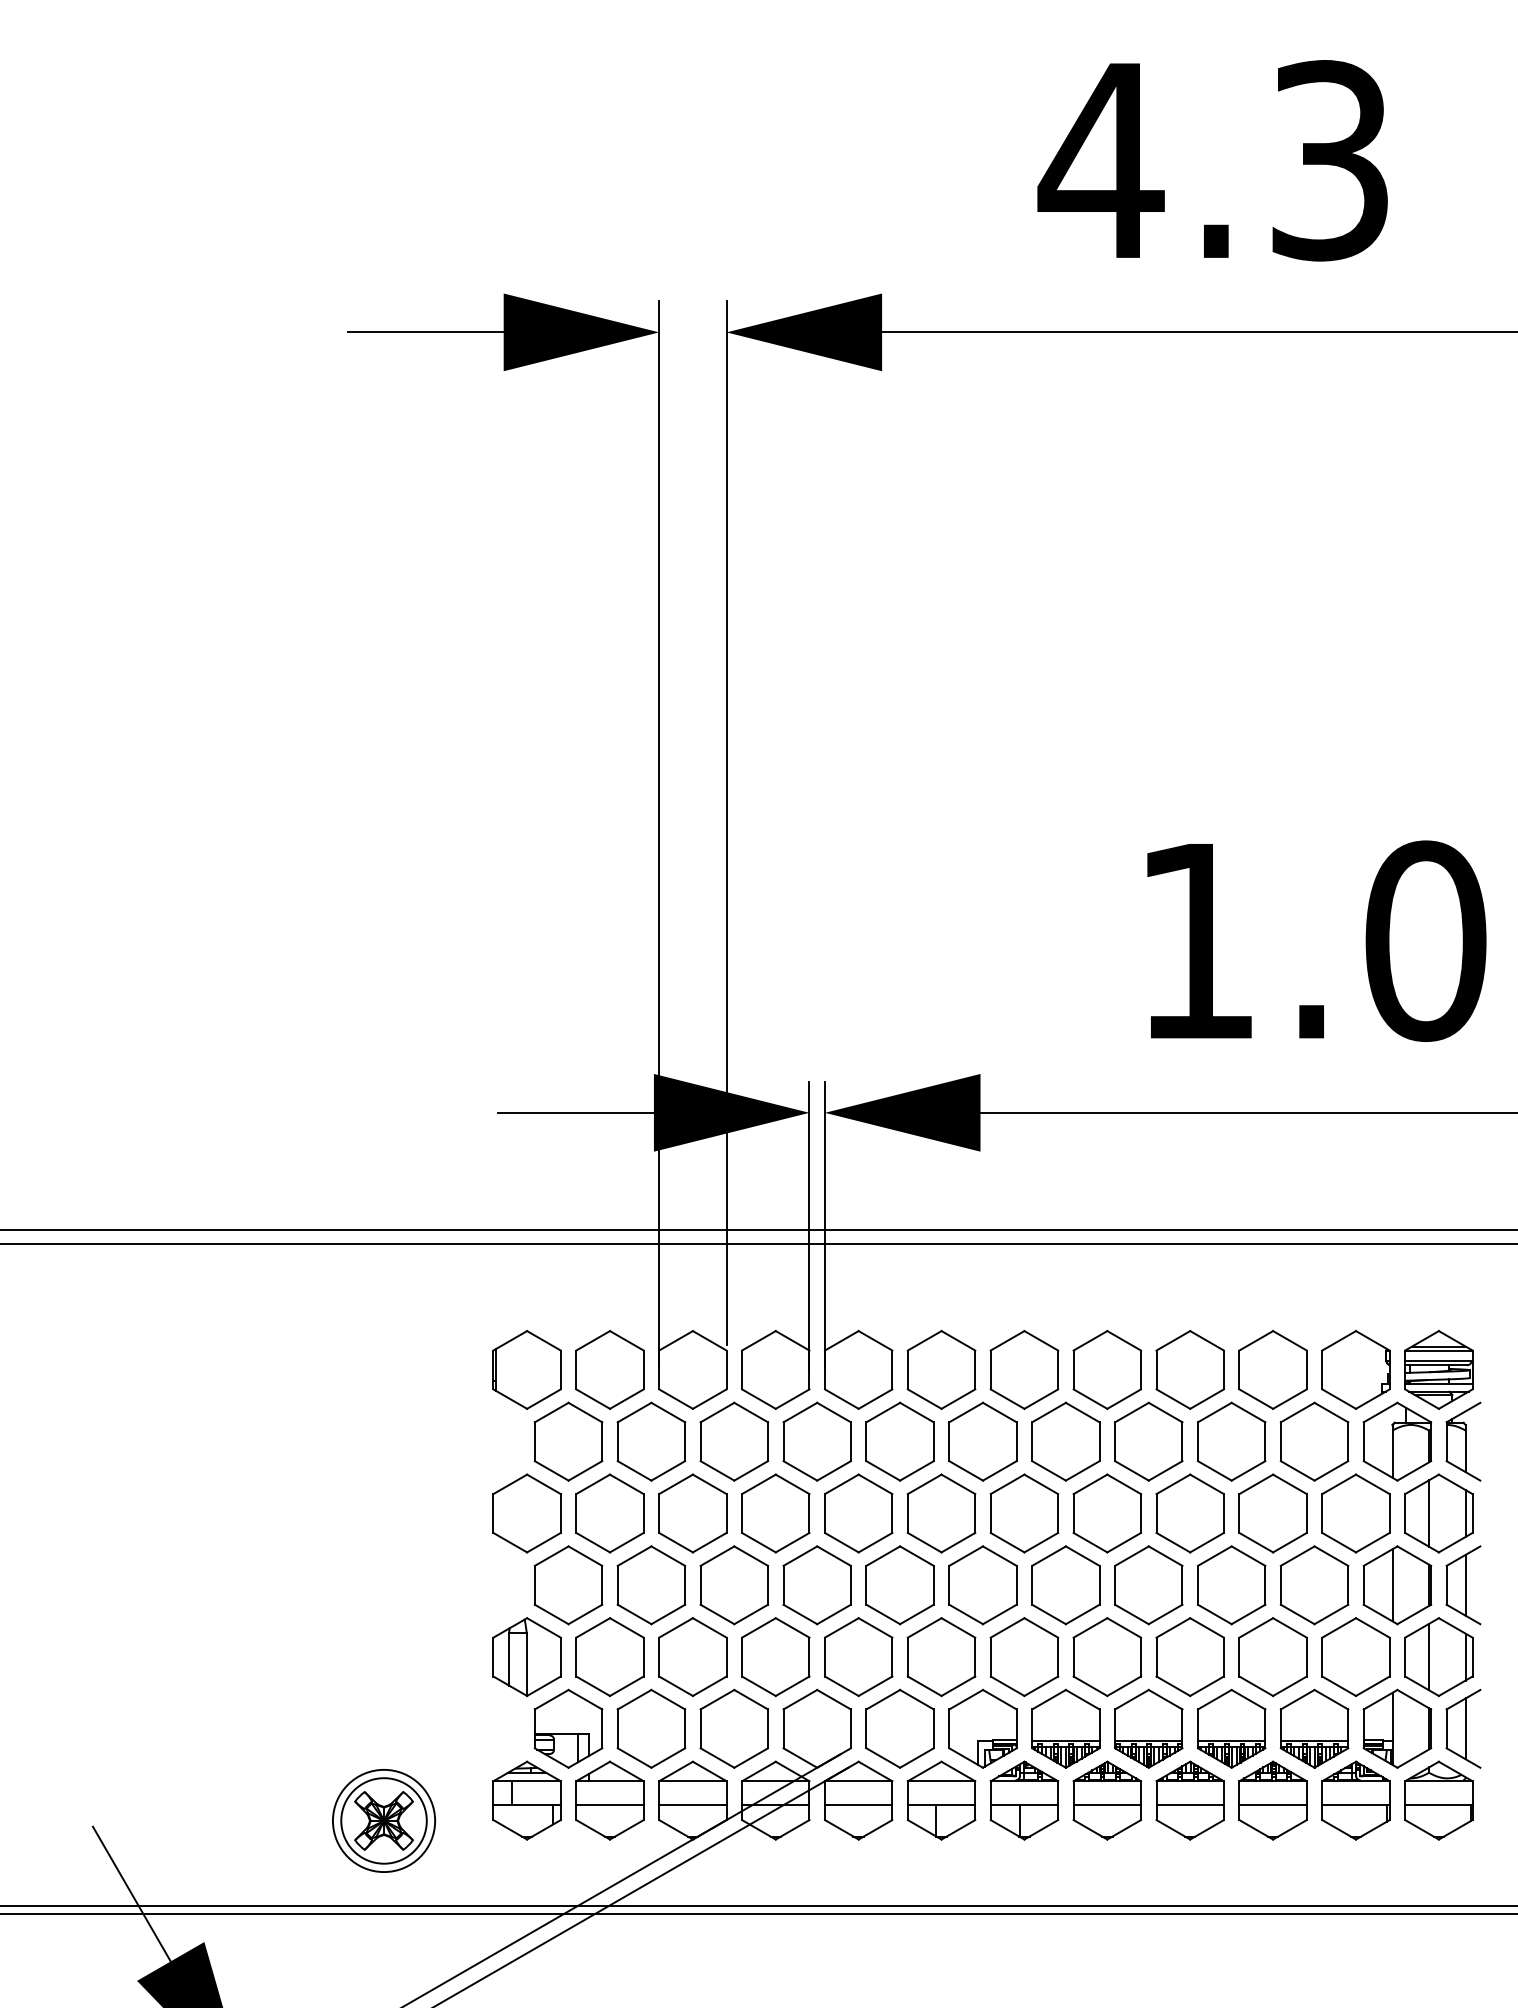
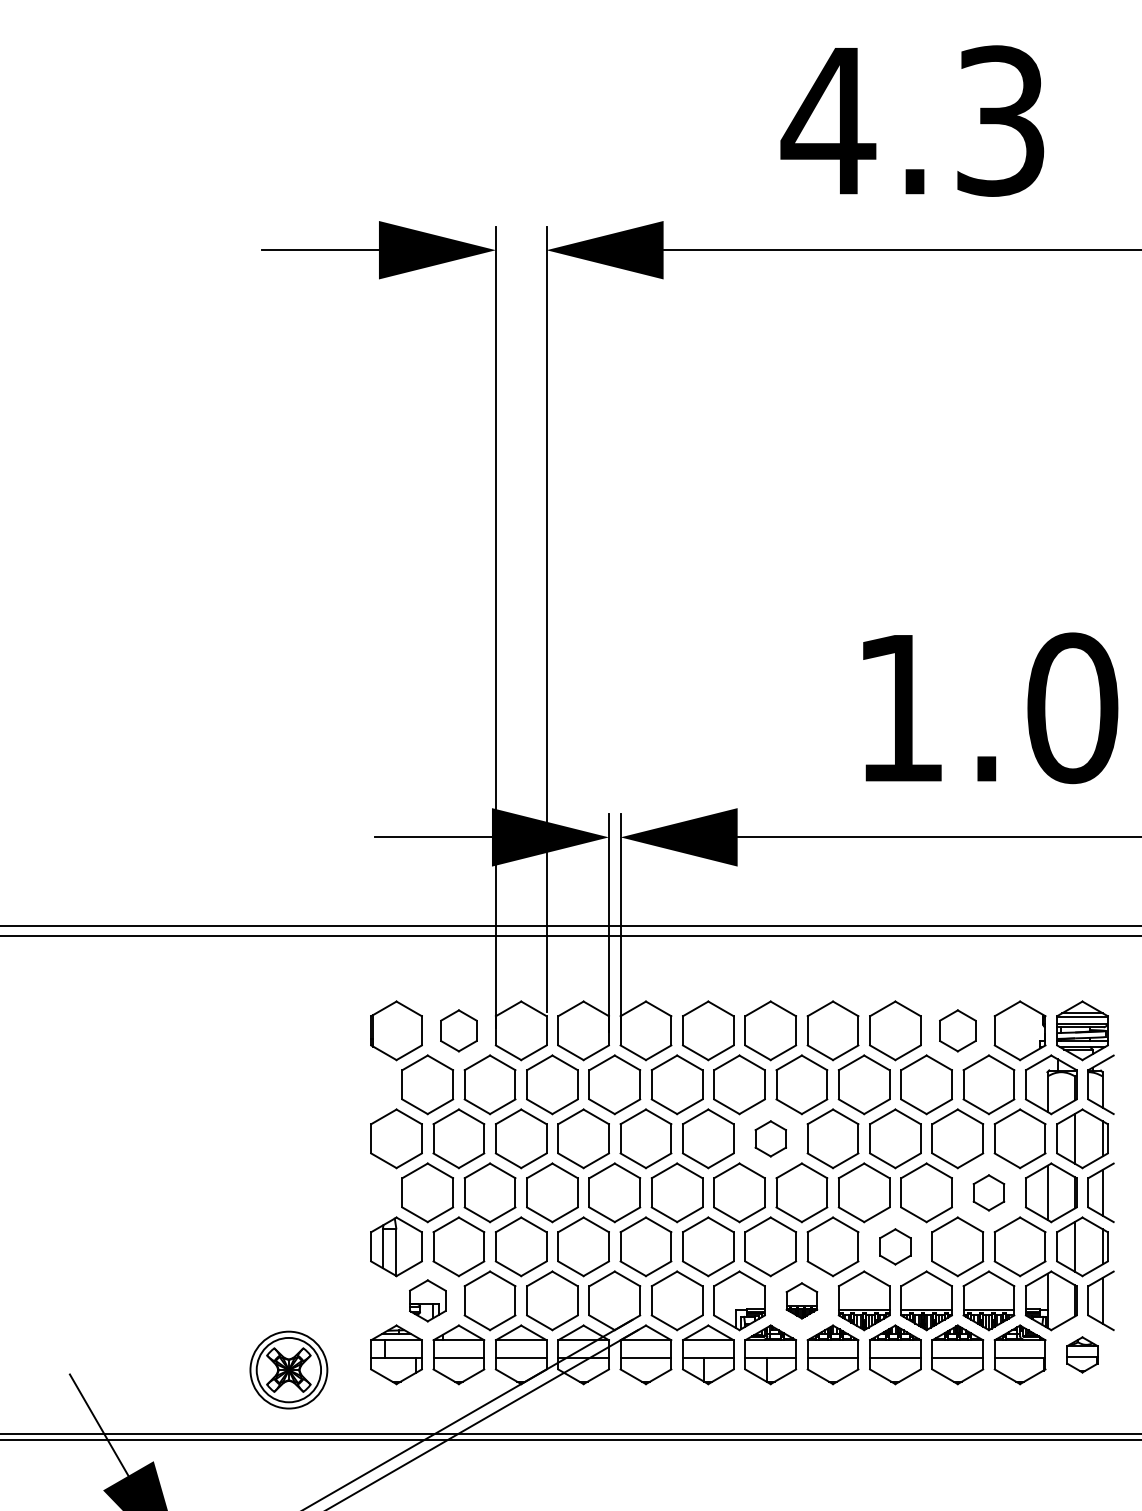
part: (609, 1369) -> (458, 1030), size x0.7
part: (1272, 1369) -> (957, 1030), size x0.7
part: (1024, 1513) -> (770, 1138), size x0.6
part: (1313, 1584) -> (988, 1192), size x0.6
part: (1190, 1656) -> (895, 1246), size x0.6
part: (568, 1728) -> (427, 1300), size x0.7
part: (1065, 1728) -> (801, 1300), size x0.6
part: (1438, 1800) -> (1082, 1354), size x0.6

